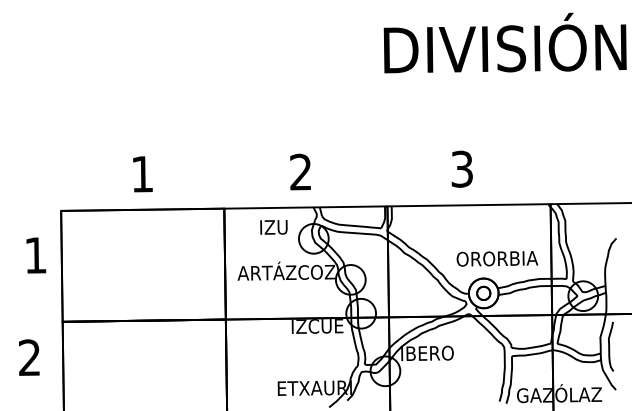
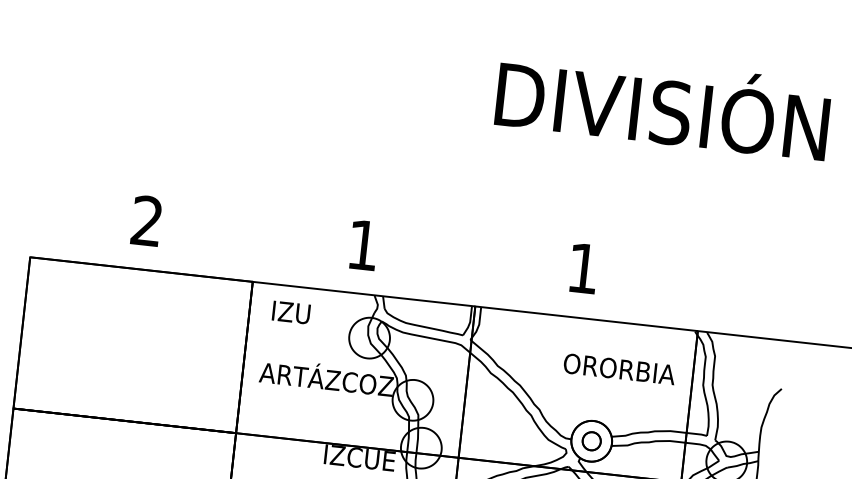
text: (461, 168) -> (582, 267), 3 -> 1
text: (300, 171) -> (362, 244), 2 -> 1
text: (141, 173) -> (145, 219), 1 -> 2
text: (273, 227) -> (290, 312), moved
text: (497, 258) -> (619, 368), moved

